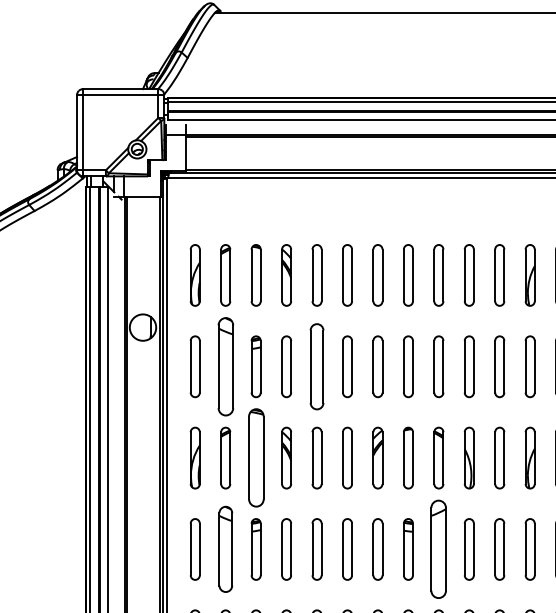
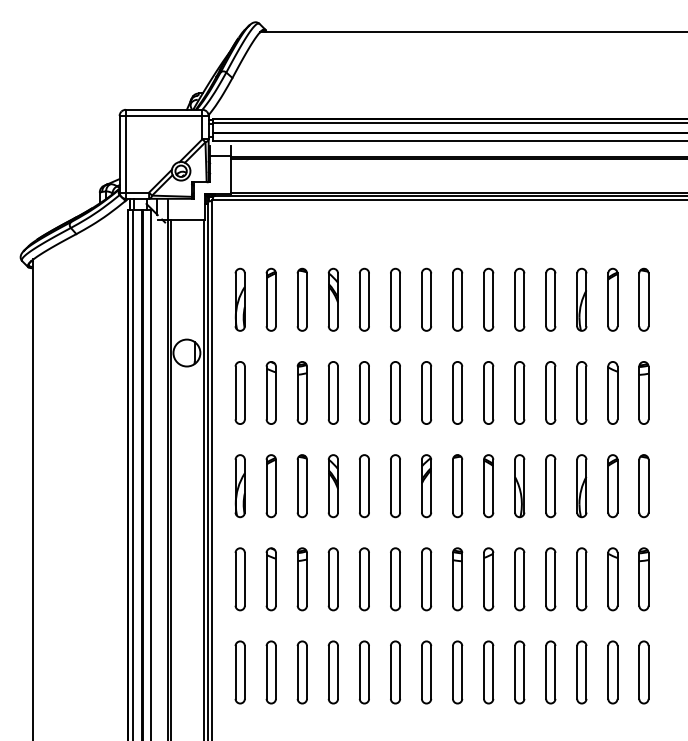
part: (224, 366) -> (270, 392), size x0.62
part: (317, 366) -> (364, 392), size x0.71
part: (255, 458) -> (301, 486), size x0.62
part: (224, 549) -> (270, 579), size x0.71
part: (438, 549) -> (488, 579), size x0.62

